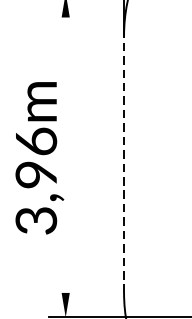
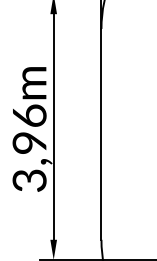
line: (65, 154) -> (53, 126), added
line: (124, 163) -> (101, 133), dashed -> solid

